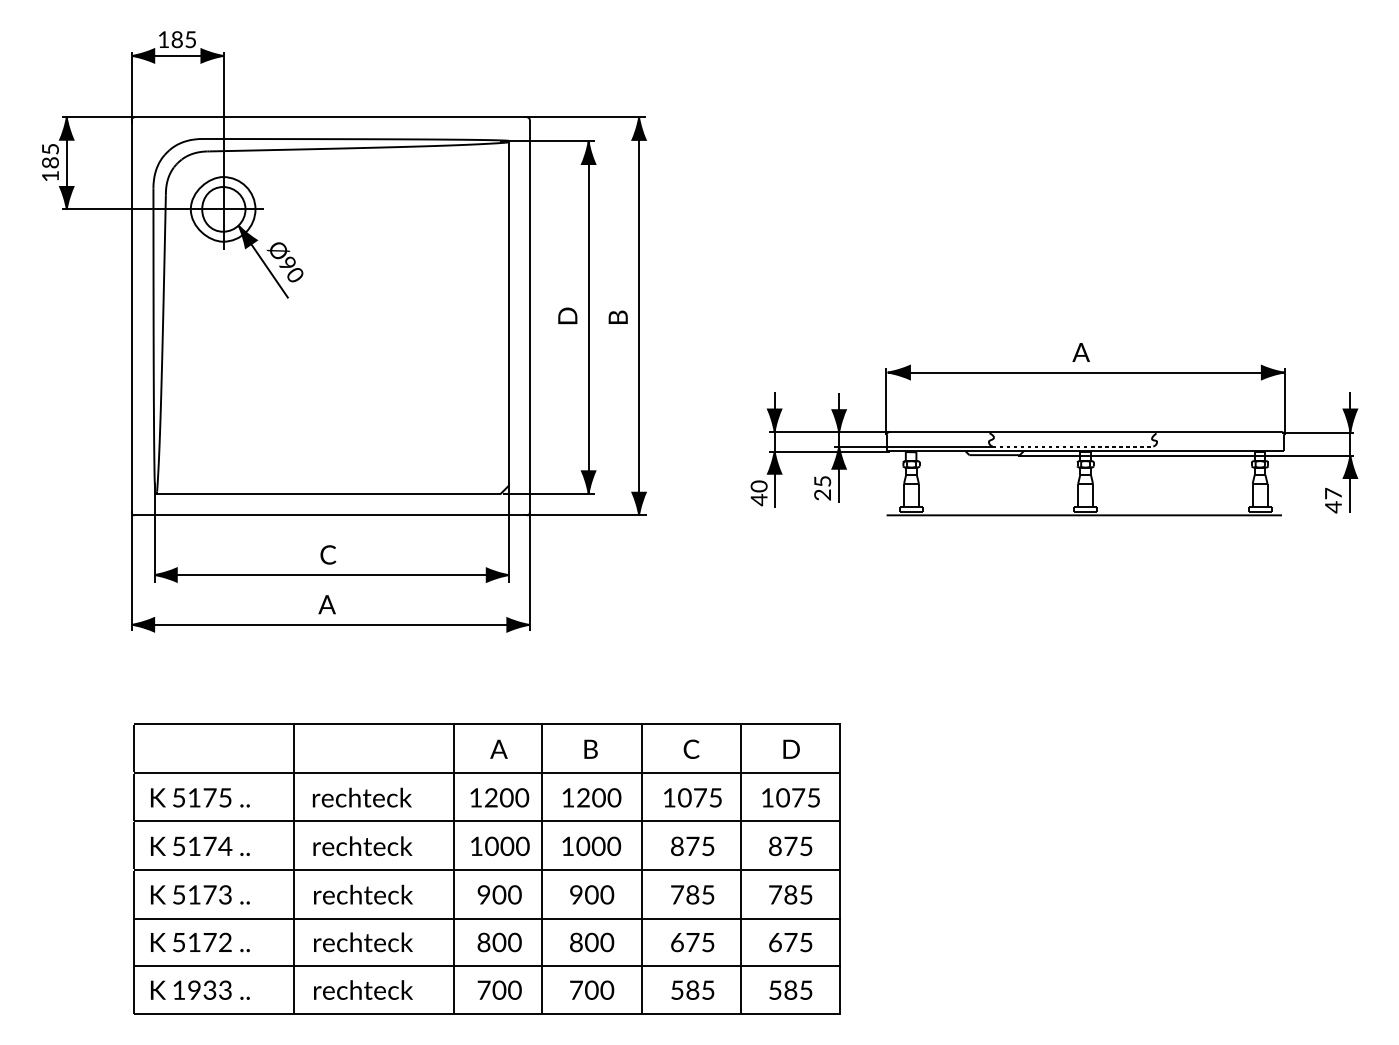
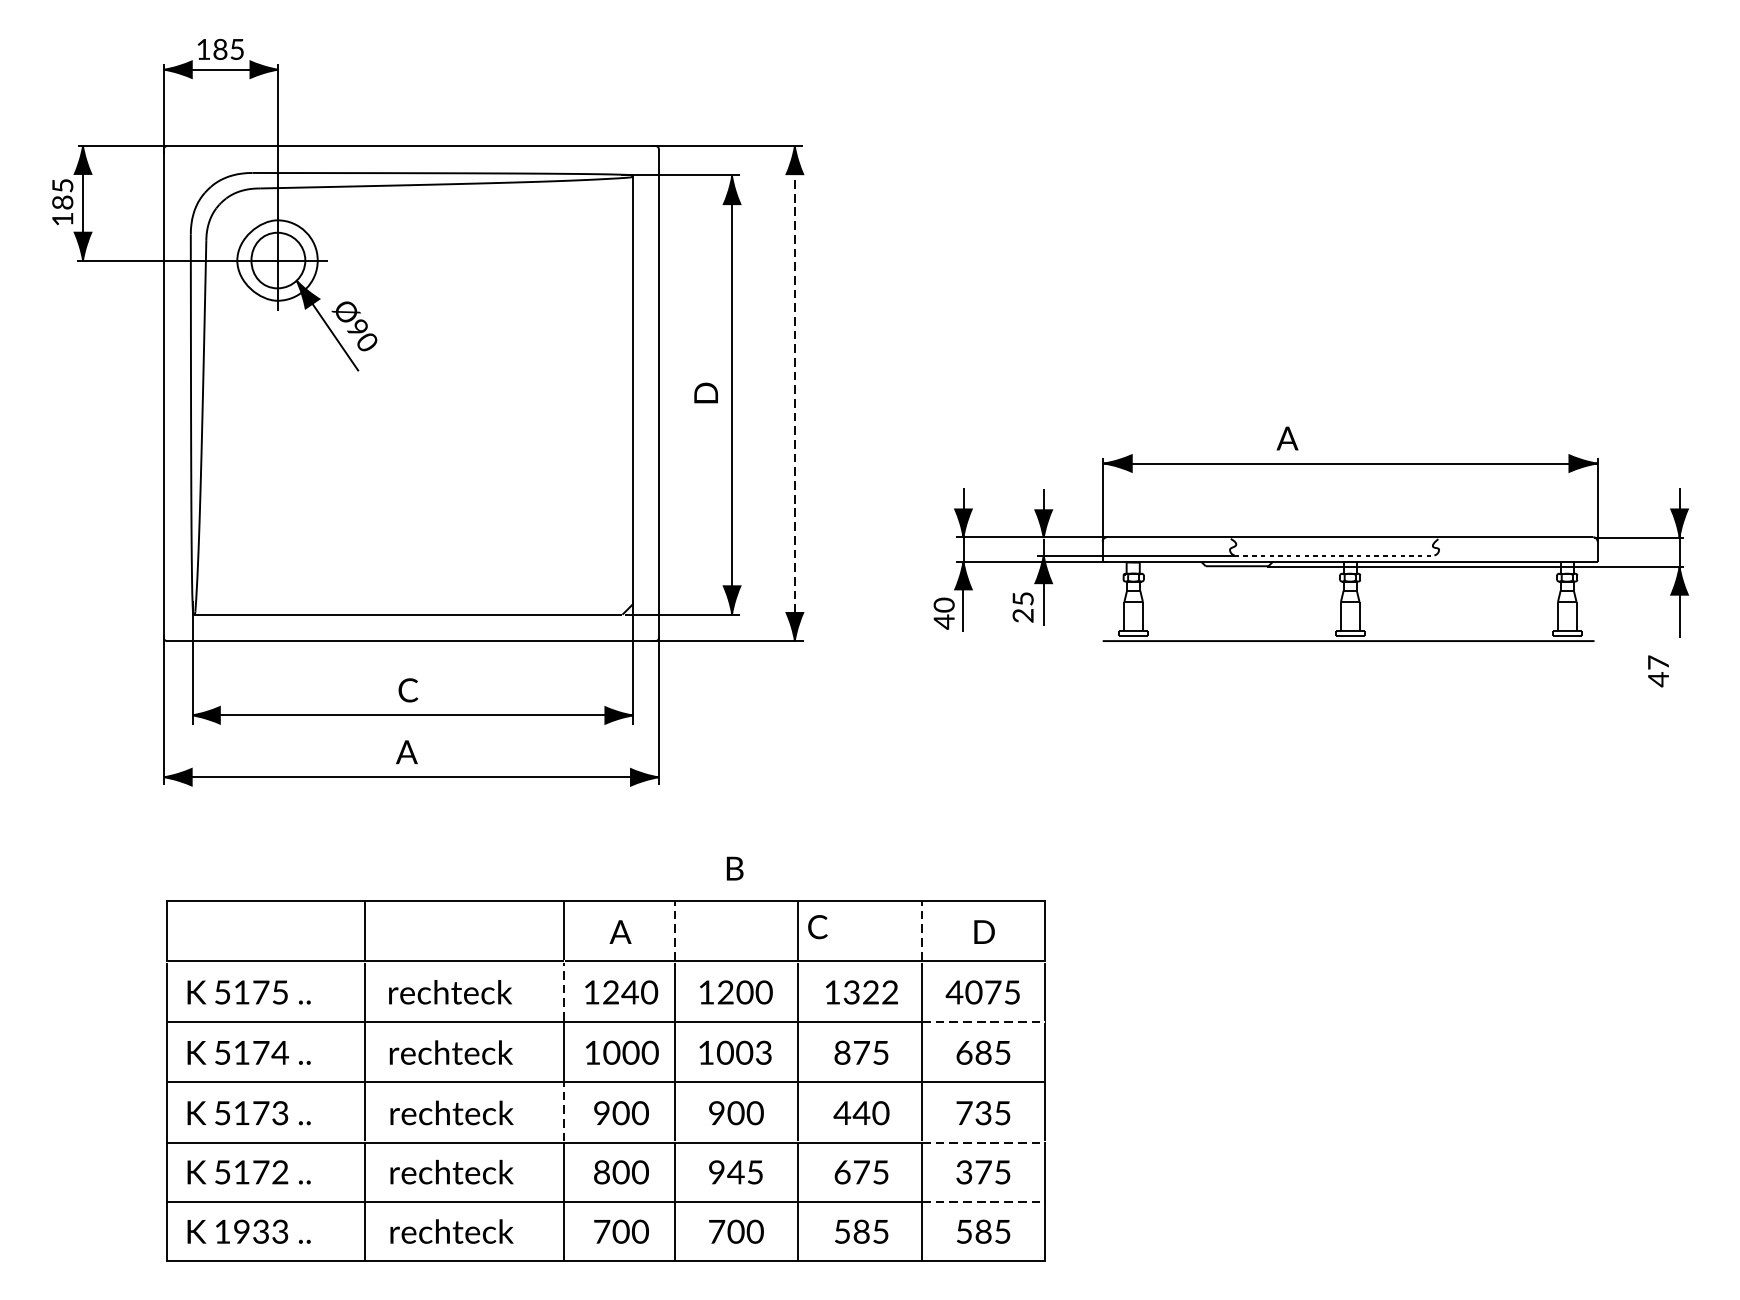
line: (639, 307) -> (795, 382), solid -> dashed
part: (617, 316) -> (768, 393), removed
part: (1080, 352) -> (1286, 438), moved
part: (1333, 500) -> (1658, 671), moved
line: (542, 748) -> (674, 931), solid -> dashed
text: (590, 748) -> (734, 867), moved
text: (691, 748) -> (817, 926), moved
line: (741, 748) -> (922, 931), solid -> dashed
line: (453, 796) -> (564, 990), solid -> dashed
text: (506, 797) -> (629, 992), 1200 -> 1240
text: (699, 797) -> (870, 992), 1075 -> 1322
text: (767, 797) -> (954, 992), 1075 -> 4075
line: (791, 821) -> (984, 1021), solid -> dashed
text: (614, 846) -> (764, 1052), 1000 -> 1003
text: (783, 846) -> (974, 1052), 875 -> 685
line: (453, 893) -> (564, 1111), solid -> dashed
text: (692, 894) -> (861, 1112), 785 -> 440
text: (790, 895) -> (983, 1113), 785 -> 735
line: (791, 918) -> (984, 1142), solid -> dashed
text: (775, 941) -> (964, 1171), 675 -> 375
text: (592, 942) -> (736, 1172), 800 -> 945
line: (791, 966) -> (984, 1202), solid -> dashed

